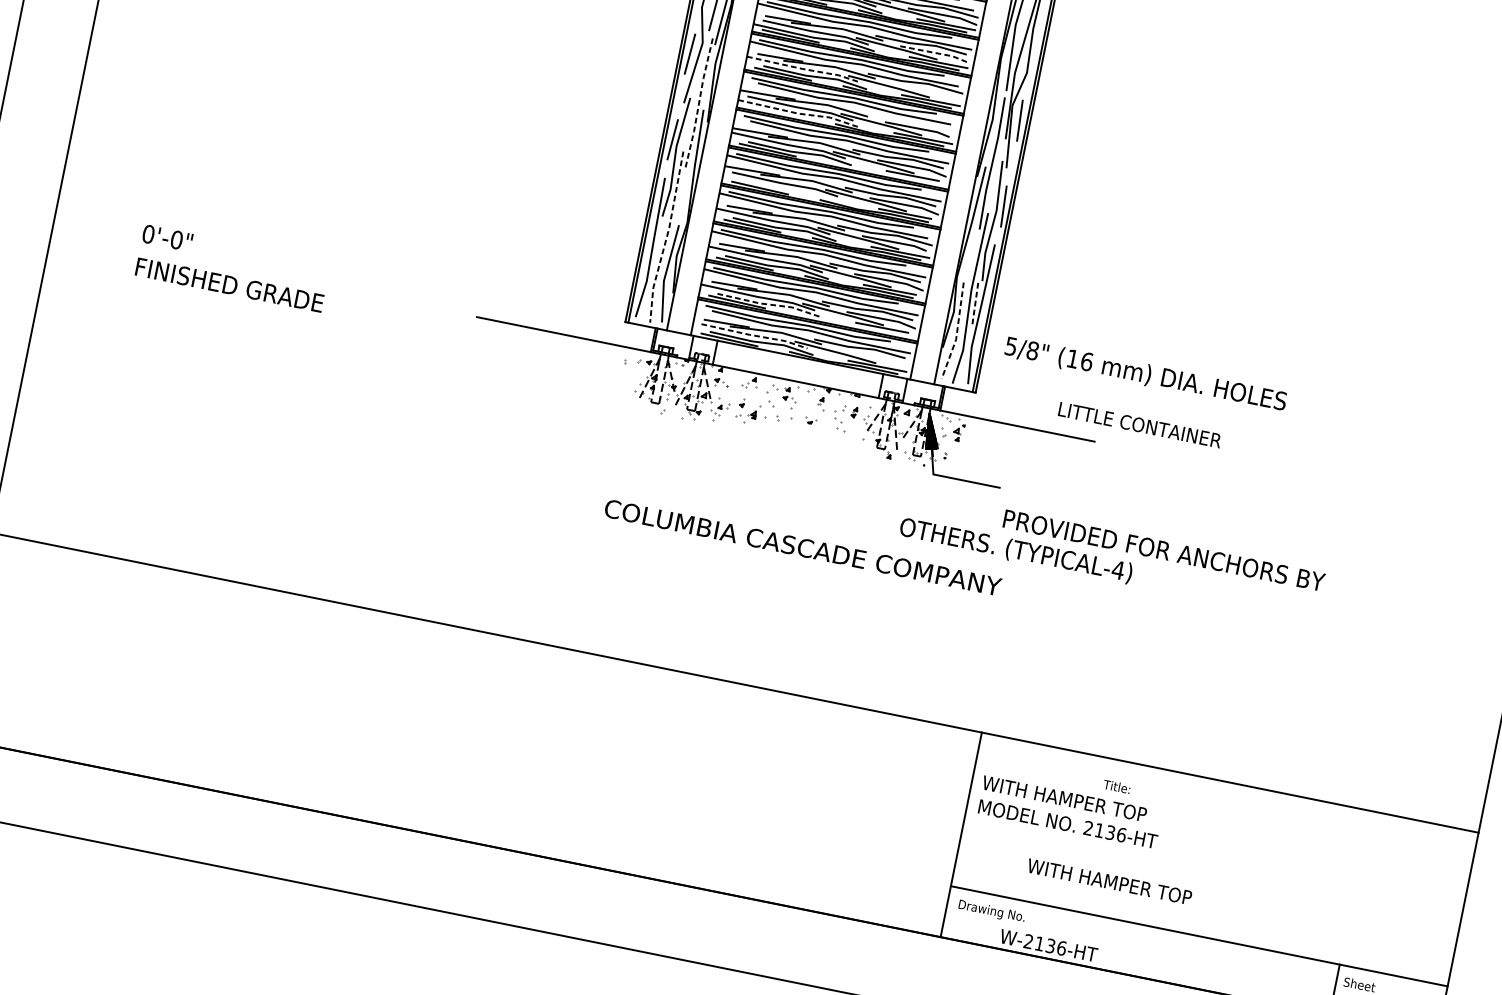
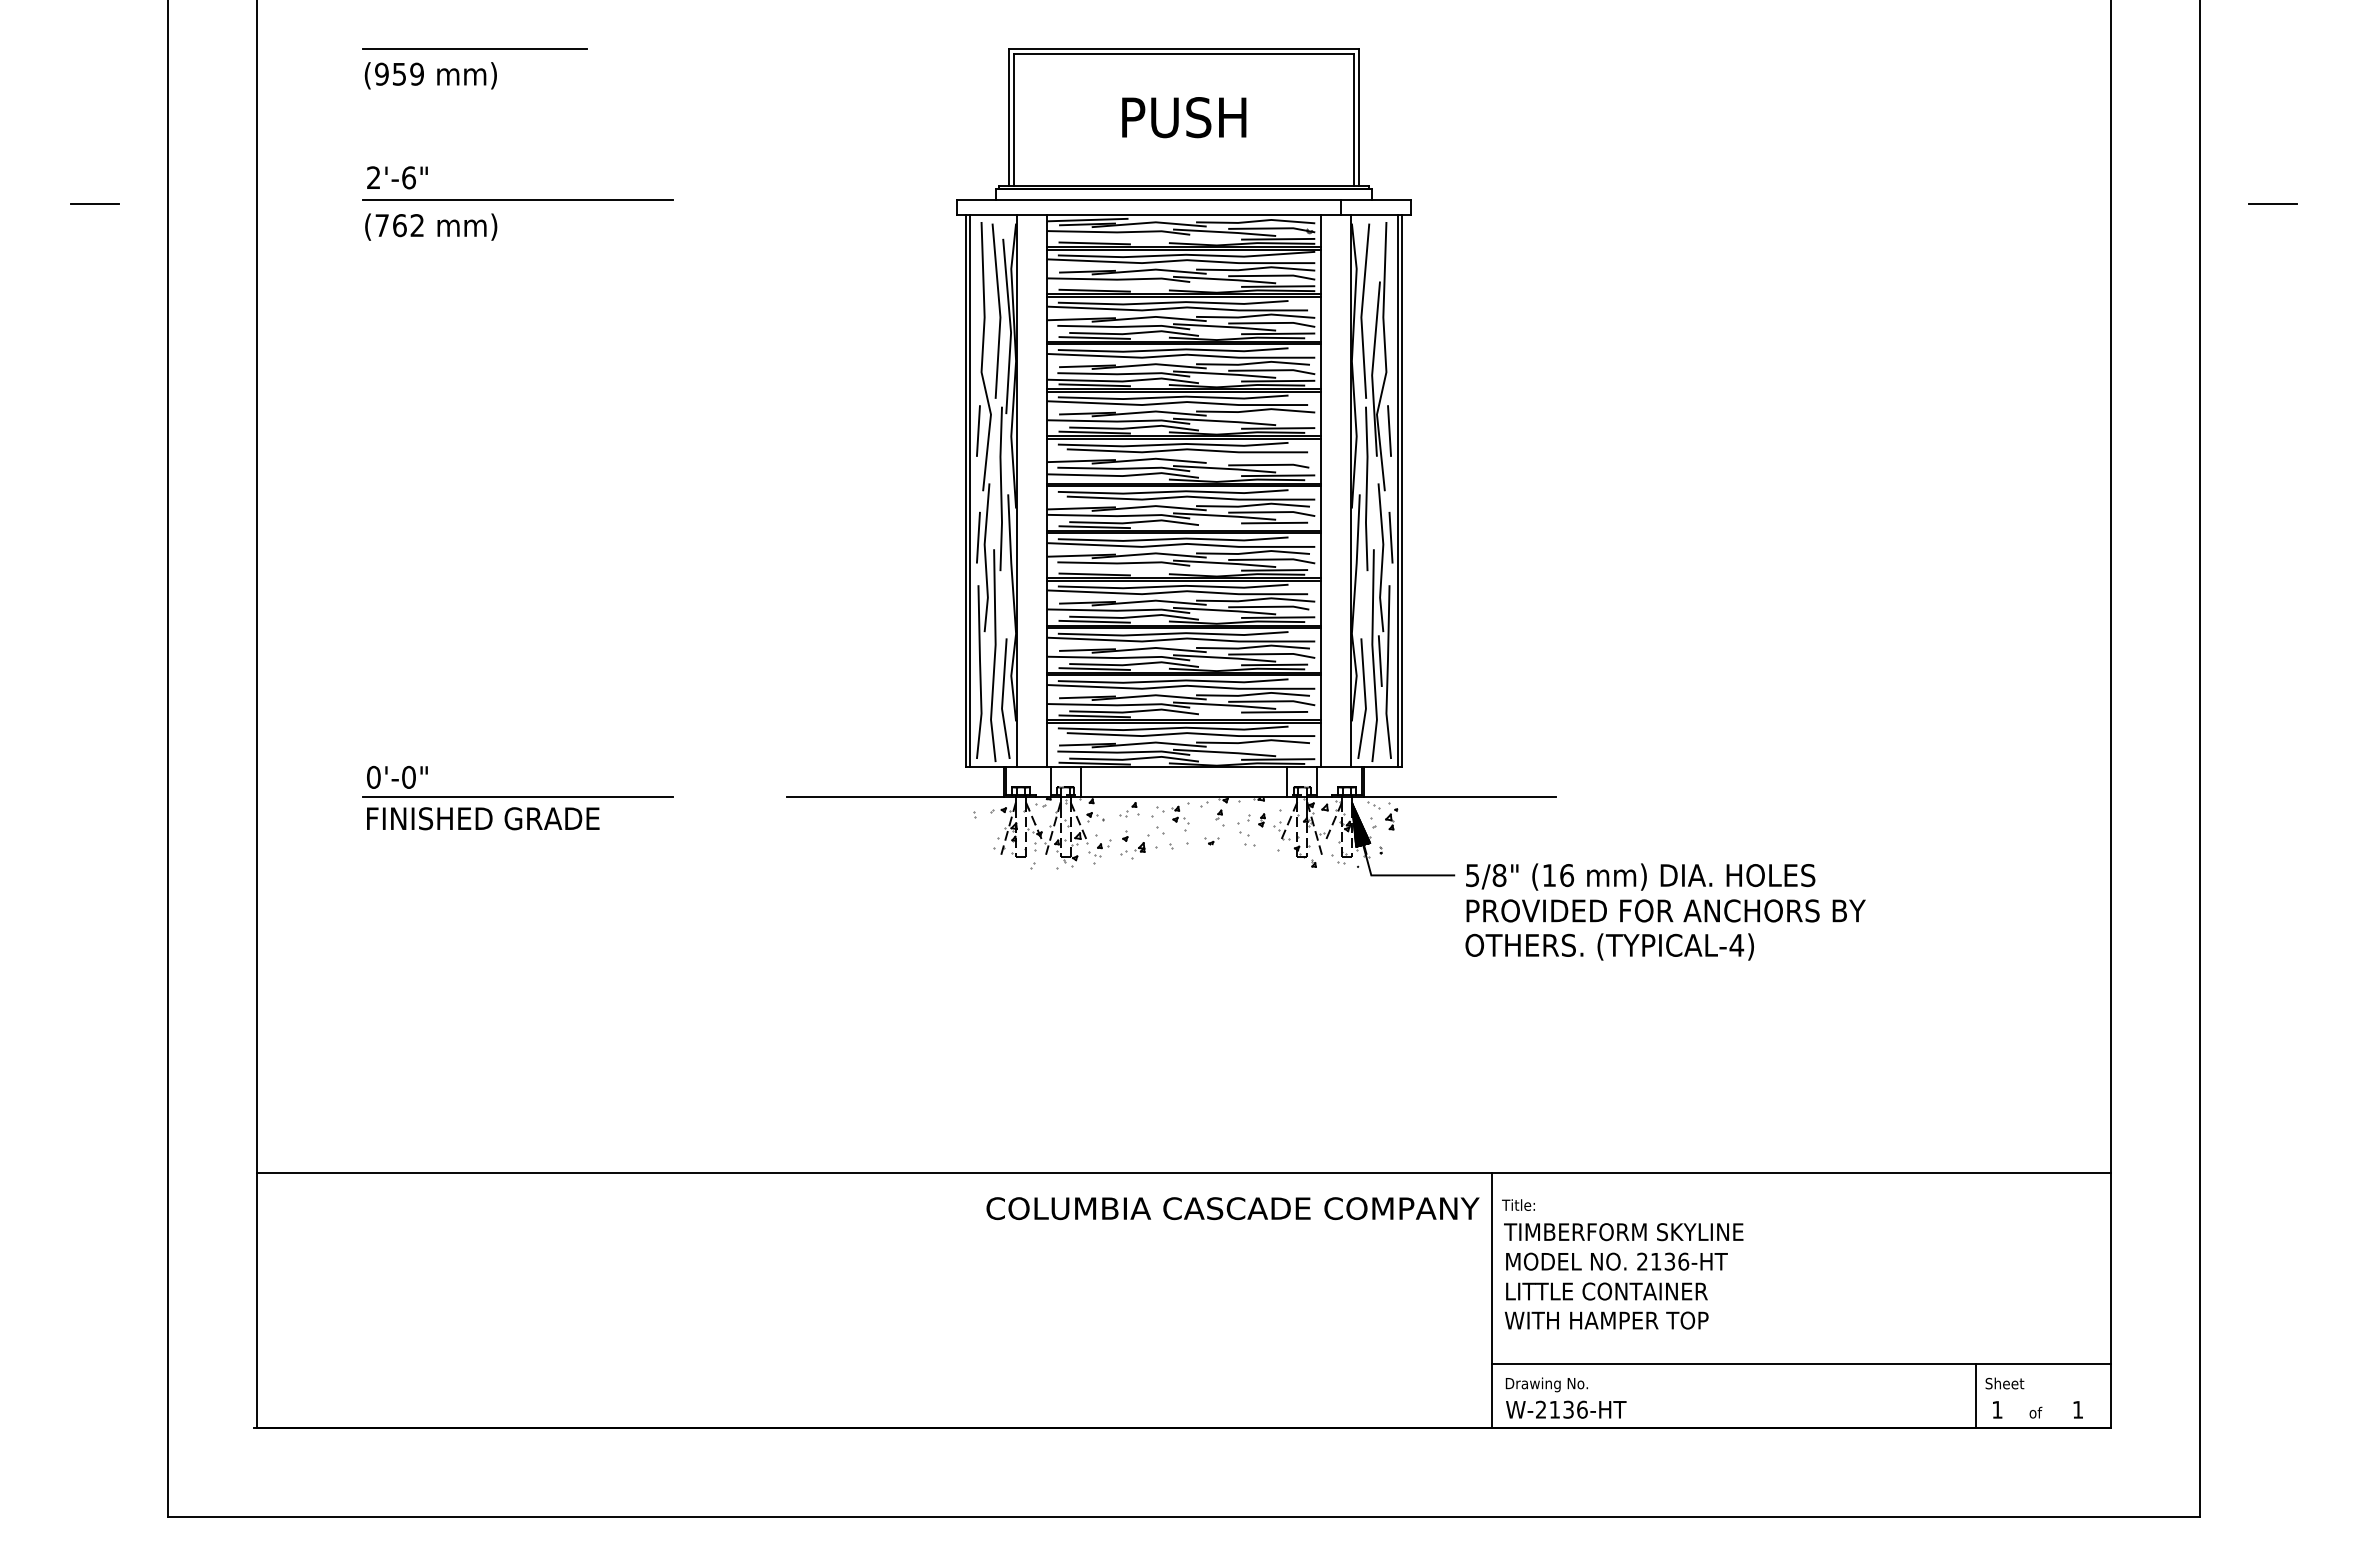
line: (935, 53) -> (1272, 370), dashed -> solid
line: (804, 69) -> (1119, 421), dashed -> solid
line: (699, 104) -> (1001, 488), dashed -> solid
line: (799, 114) -> (1123, 476), dashed -> solid
line: (666, 237) -> (994, 656), dashed -> solid
line: (260, 273) -> (517, 797), added
line: (769, 304) -> (1134, 711), dashed -> solid
line: (975, 304) -> (1380, 661), dashed -> solid
line: (957, 332) -> (1365, 699), dashed -> solid
line: (755, 335) -> (1124, 752), dashed -> solid
text: (1145, 374) -> (1640, 876), moved
text: (1139, 425) -> (1606, 1291), moved
text: (802, 547) -> (1232, 1208), moved
text: (1015, 550) -> (1609, 946), moved
text: (1117, 786) -> (1518, 1204), moved
text: (1078, 801) -> (1623, 1232), WITH HAMPER TOP -> TIMBERFORM SKYLINE
text: (1109, 881) -> (1606, 1320), moved
text: (1049, 945) -> (1566, 1409), moved

